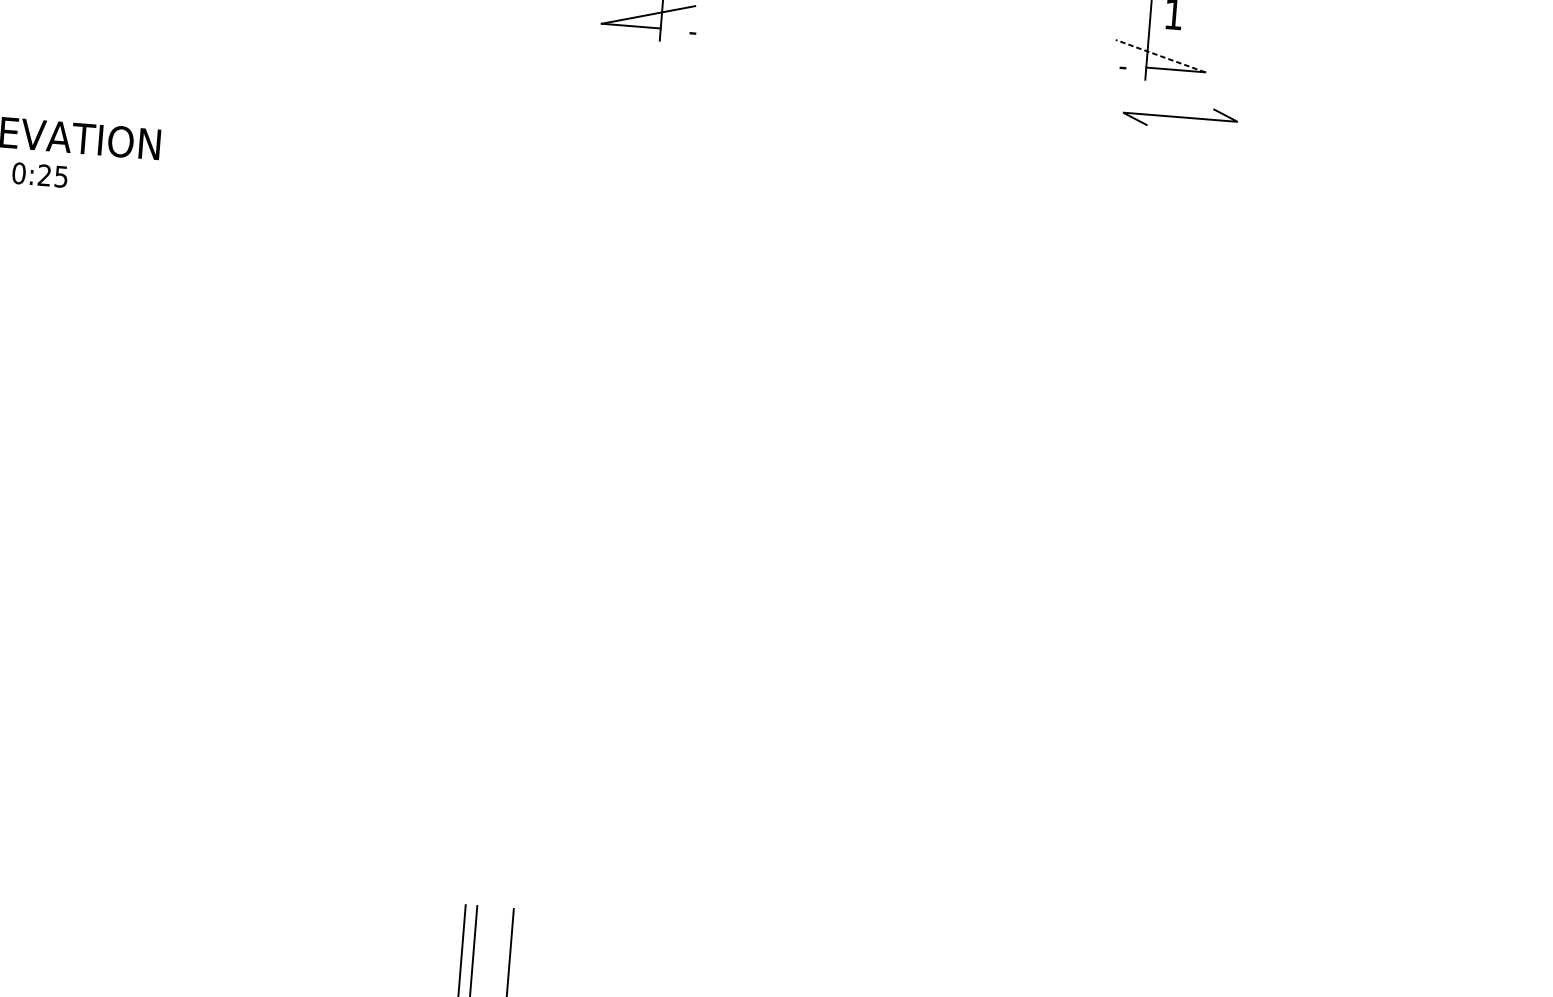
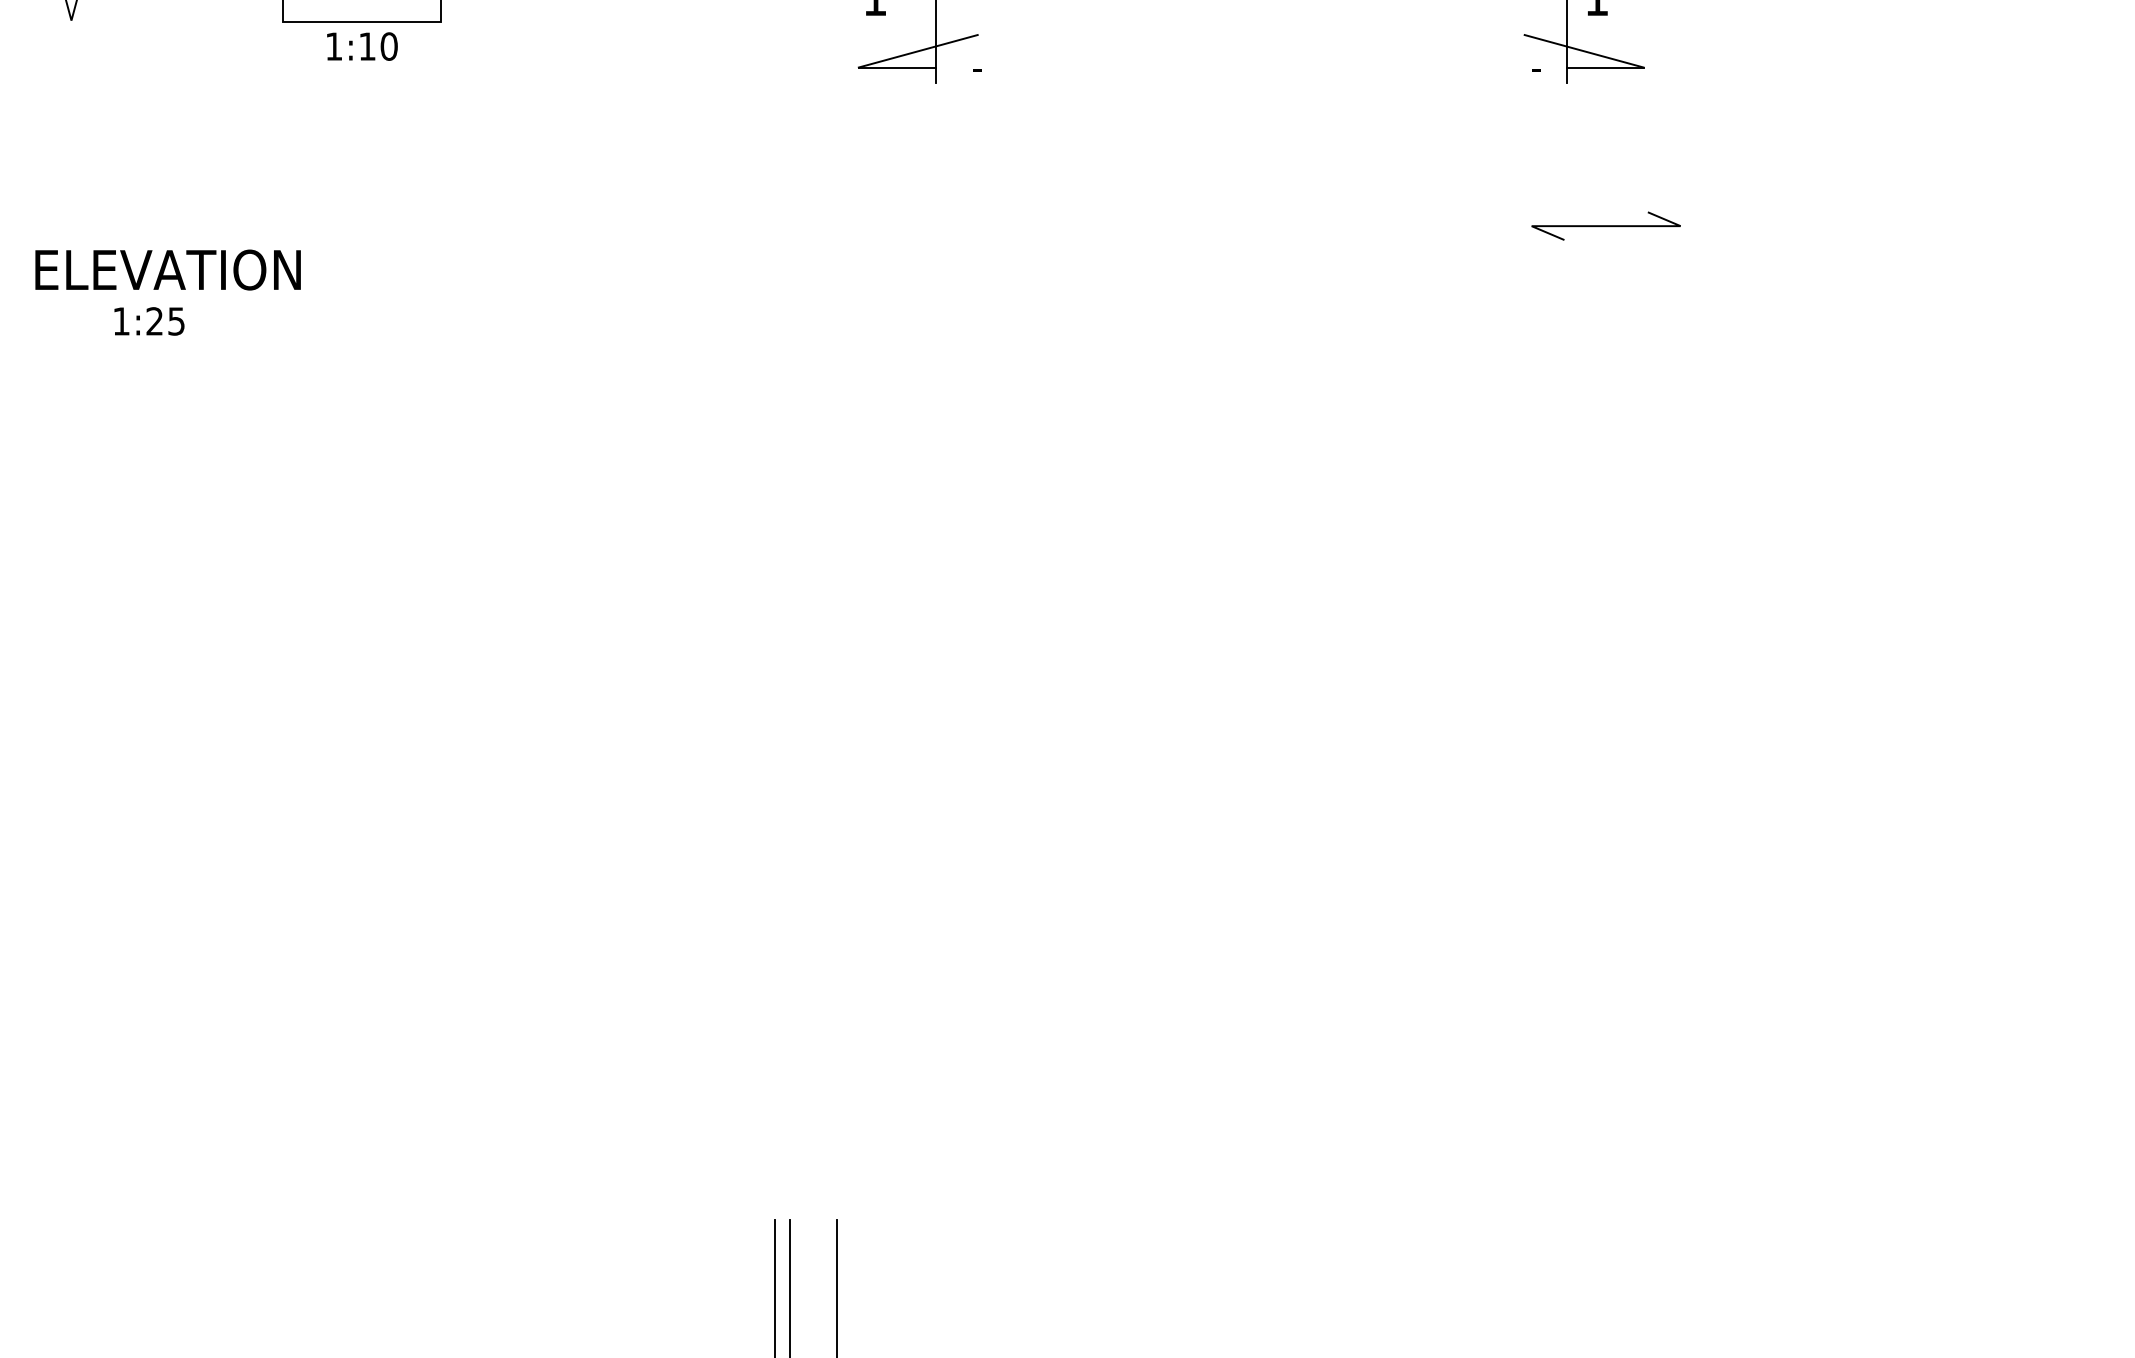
line: (1160, 56) -> (1584, 51), dashed -> solid
line: (1179, 116) -> (1605, 225), moved
text: (19, 173) -> (121, 321), 0:25 -> 1:25

